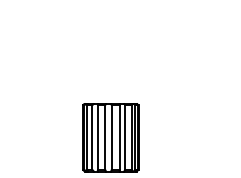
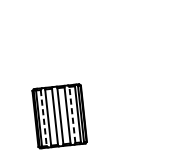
line: (125, 137) -> (72, 114), solid -> dashed
line: (92, 138) -> (43, 118), solid -> dashed

